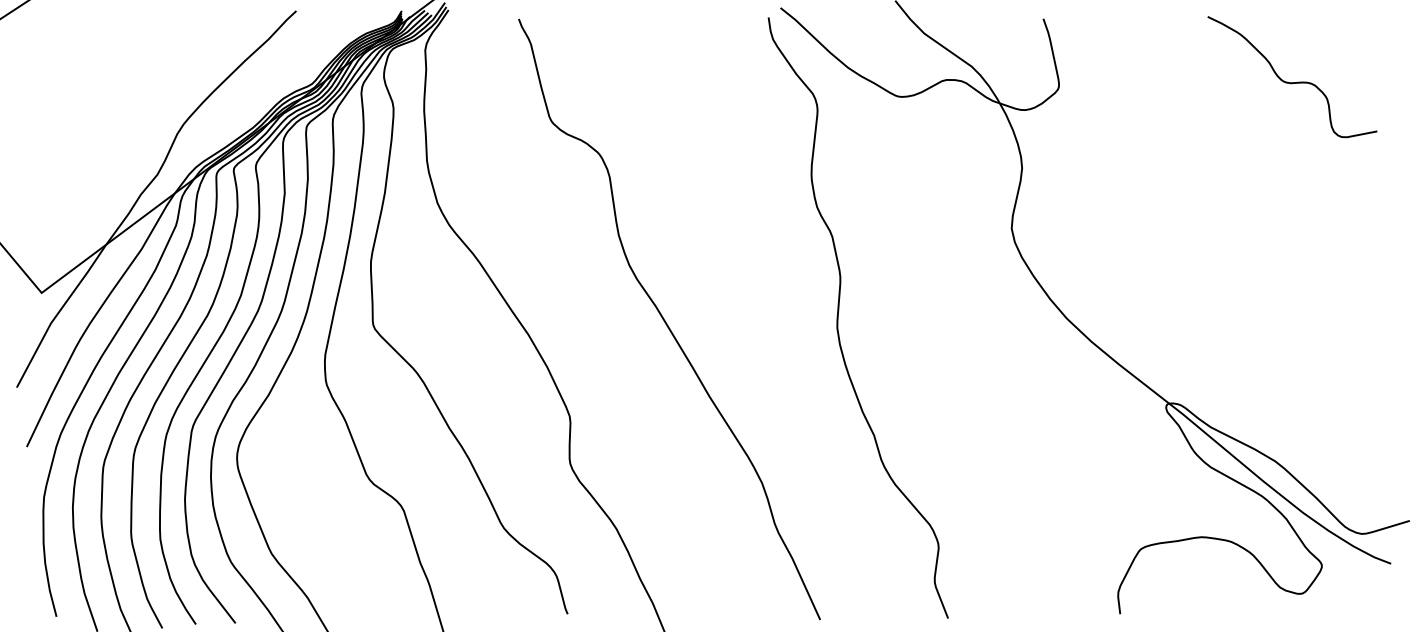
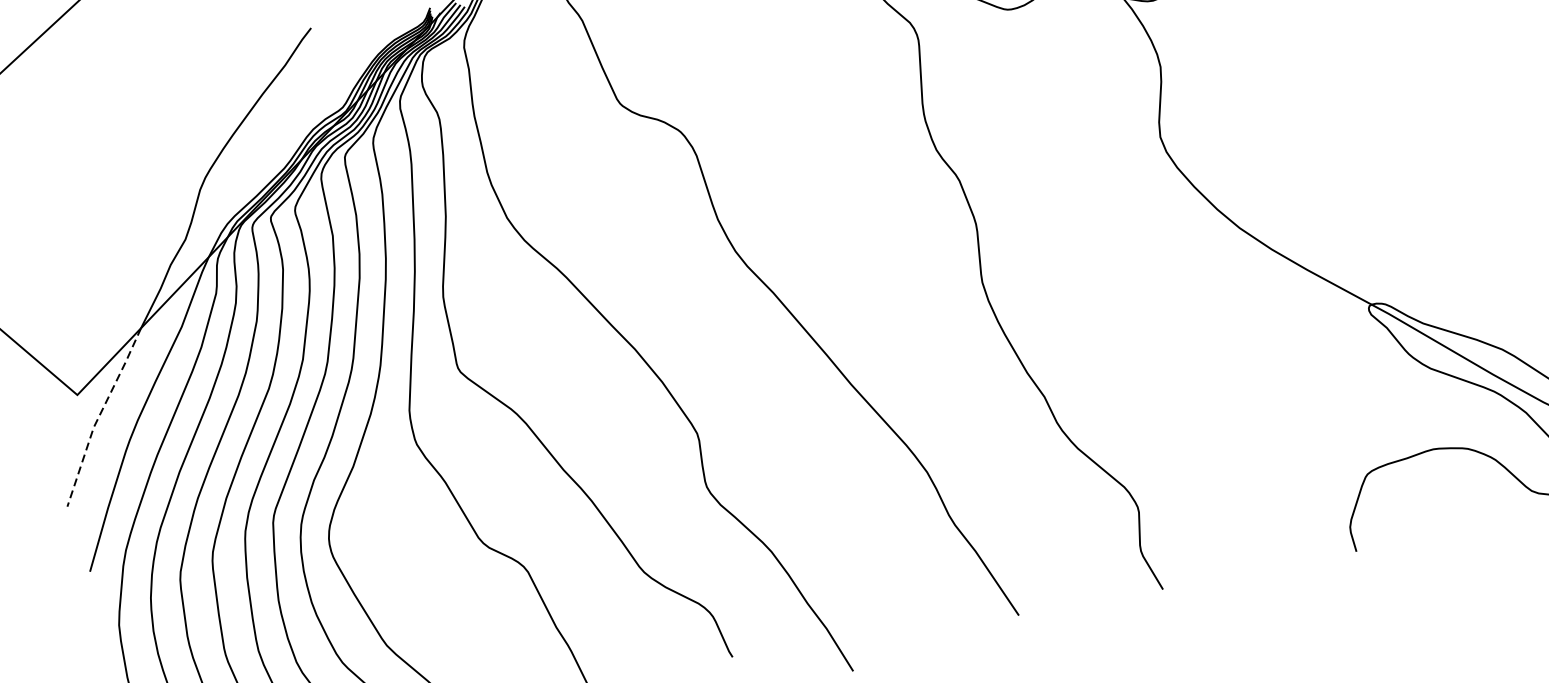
line: (57, 313) -> (99, 415), solid -> dashed

